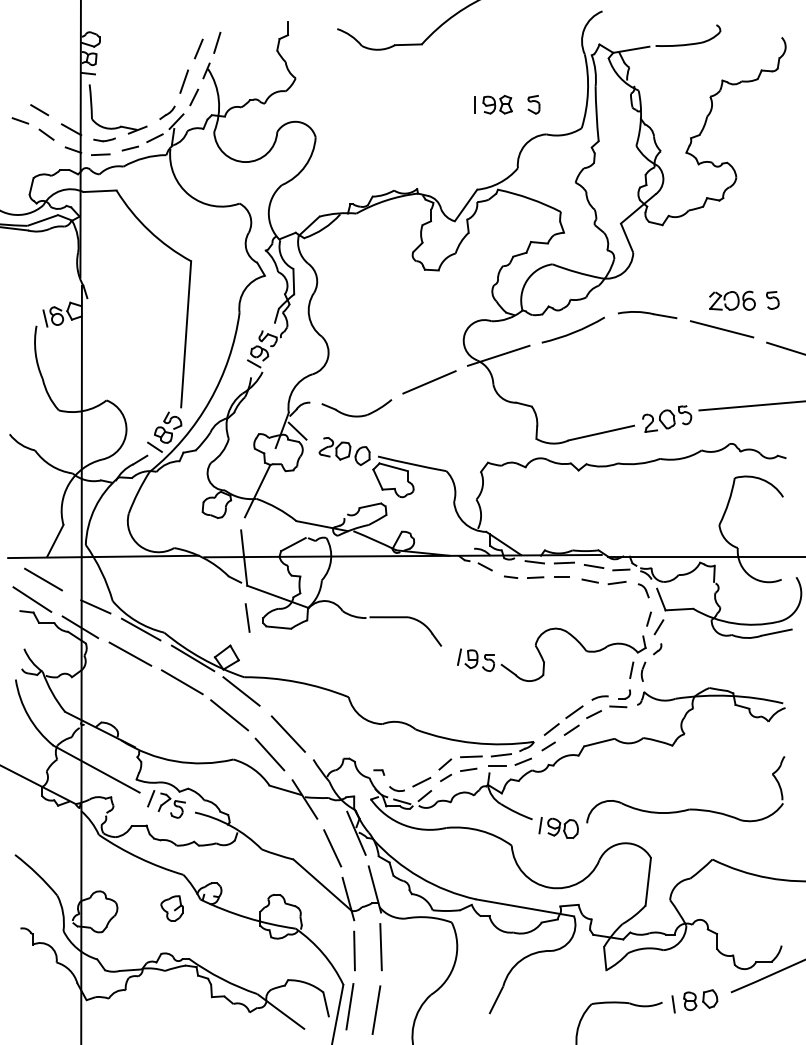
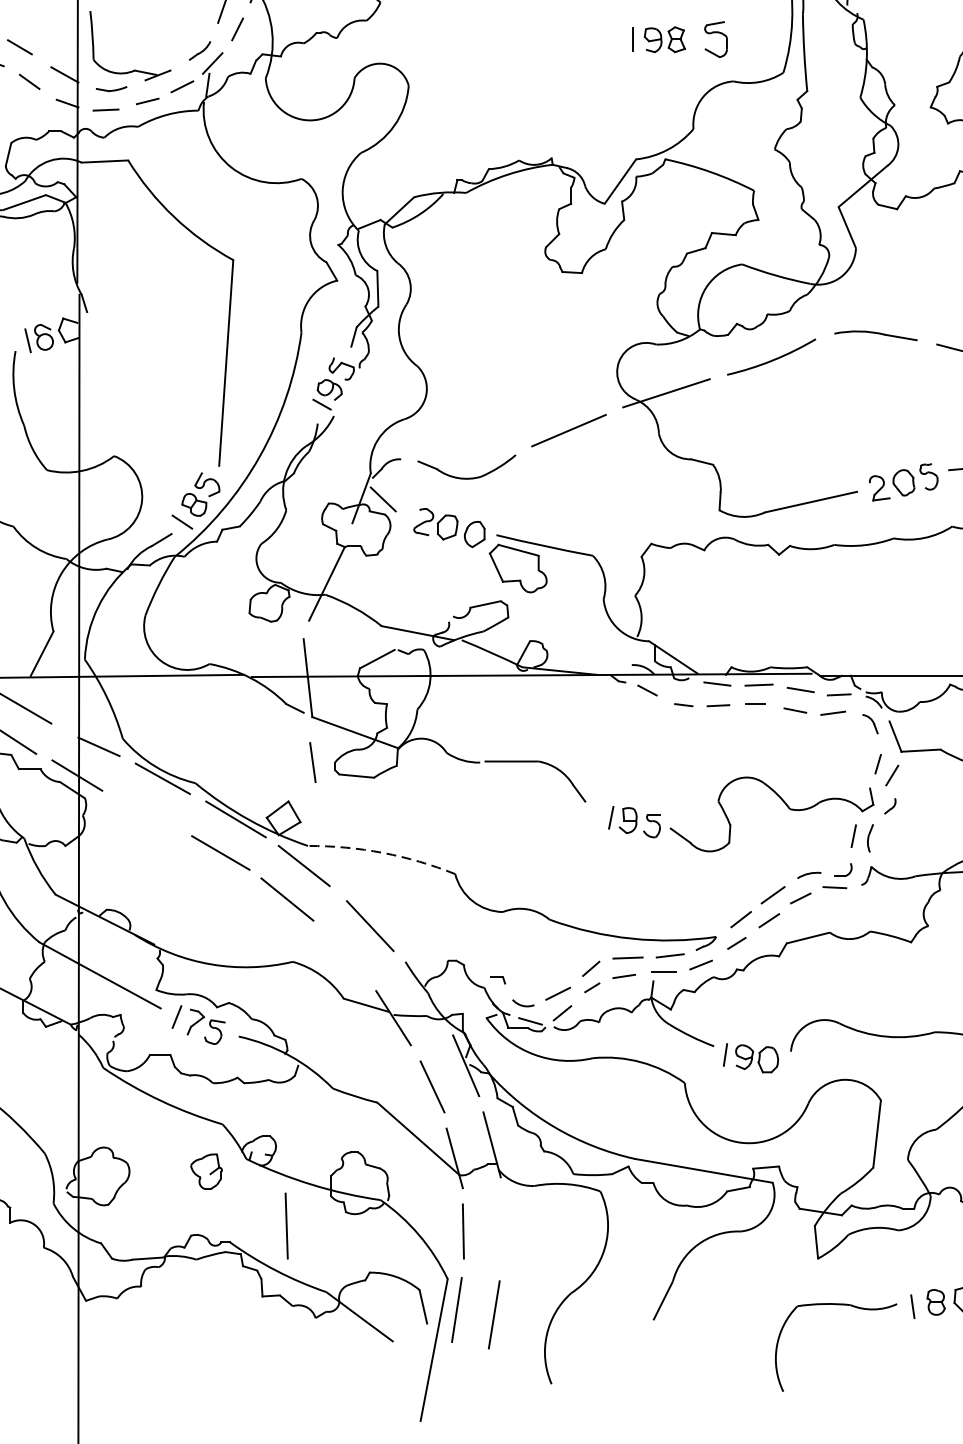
part: (533, 104) -> (715, 39), size x1.4
line: (130, 653) -> (147, 812), removed
arc: (297, 682) -> (383, 853), solid -> dashed
line: (269, 754) -> (343, 954), removed
line: (380, 947) -> (285, 1226), moved

